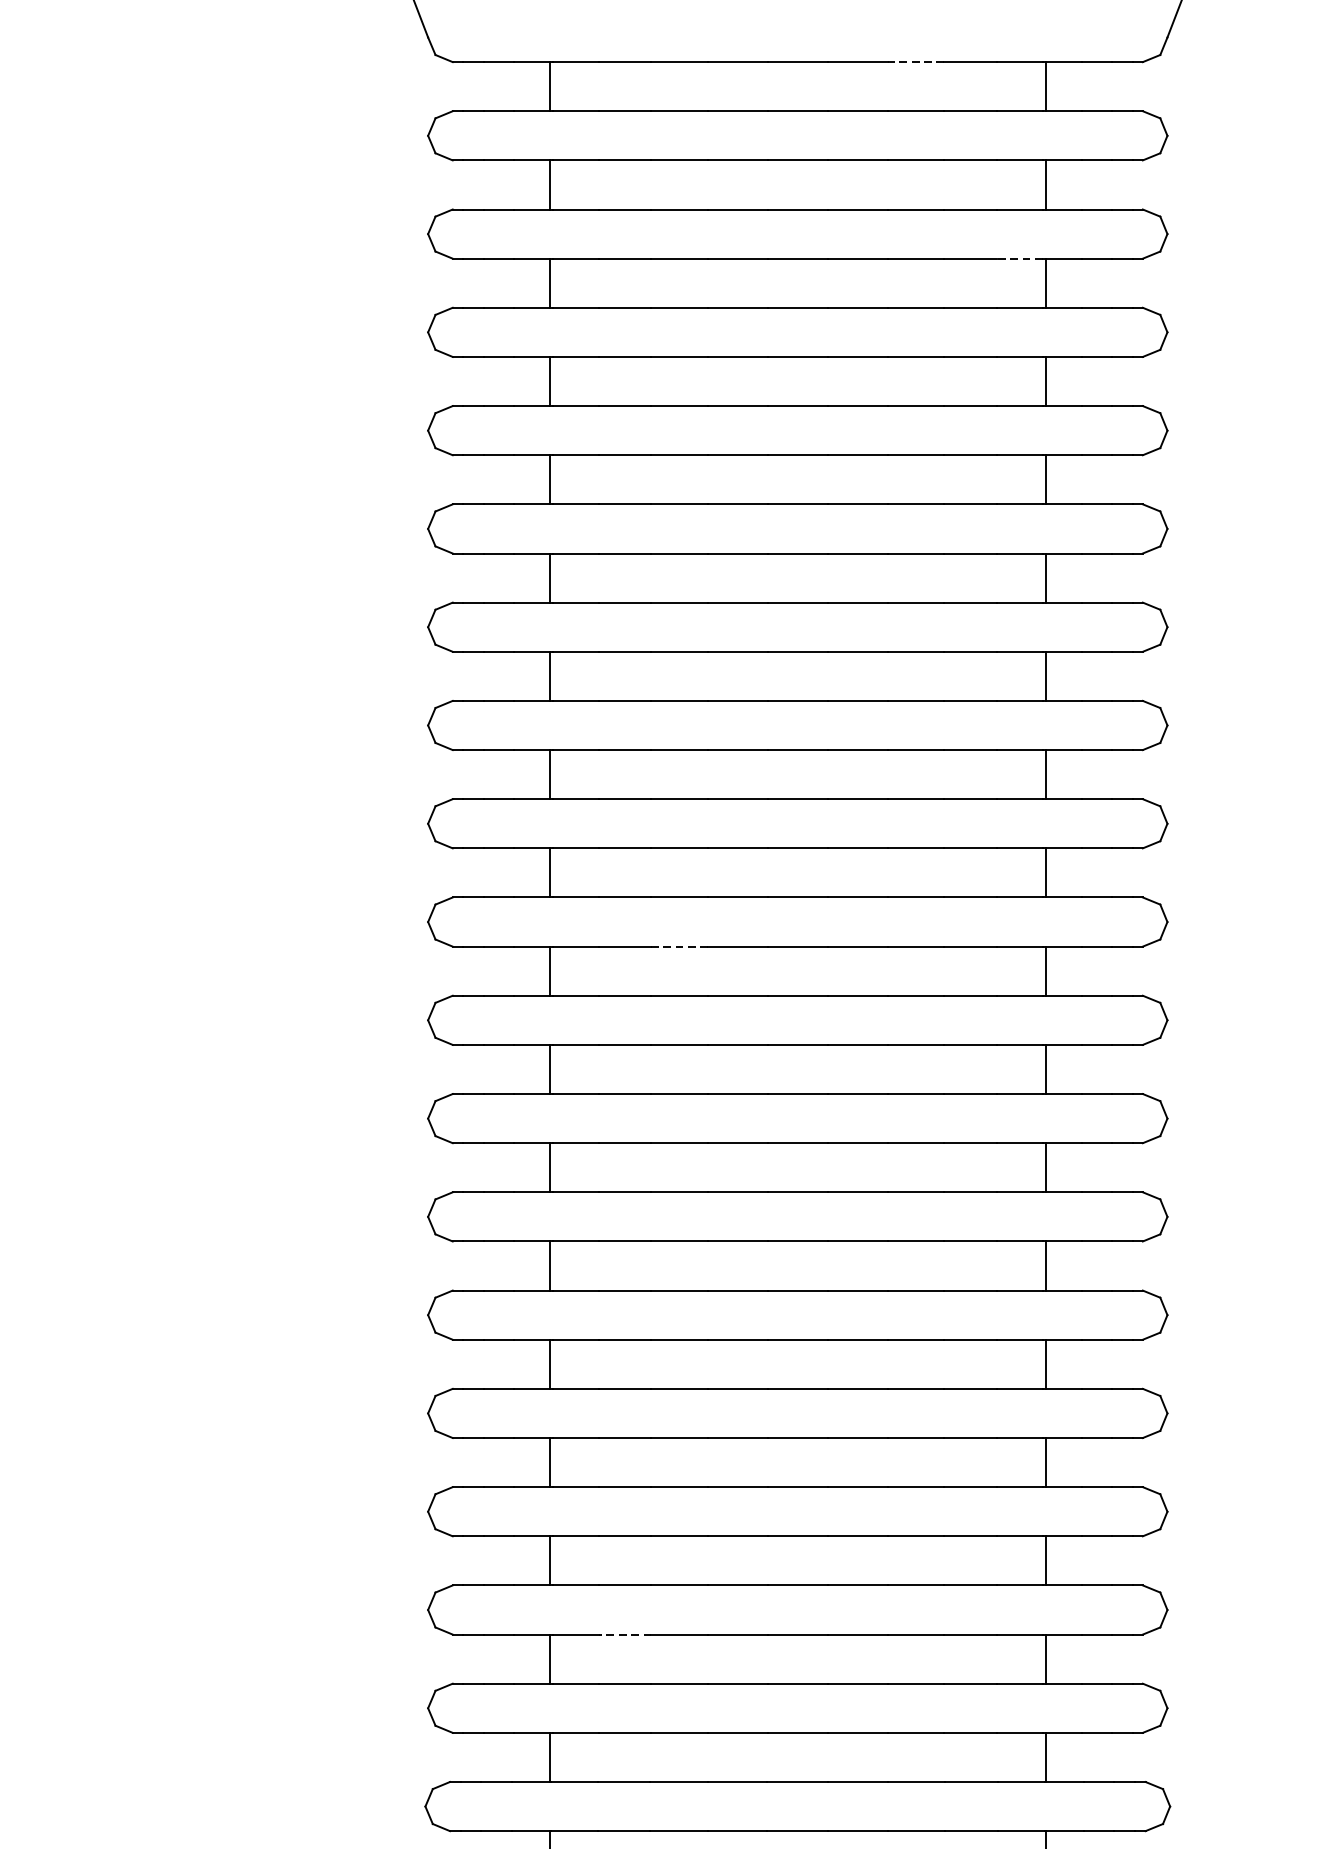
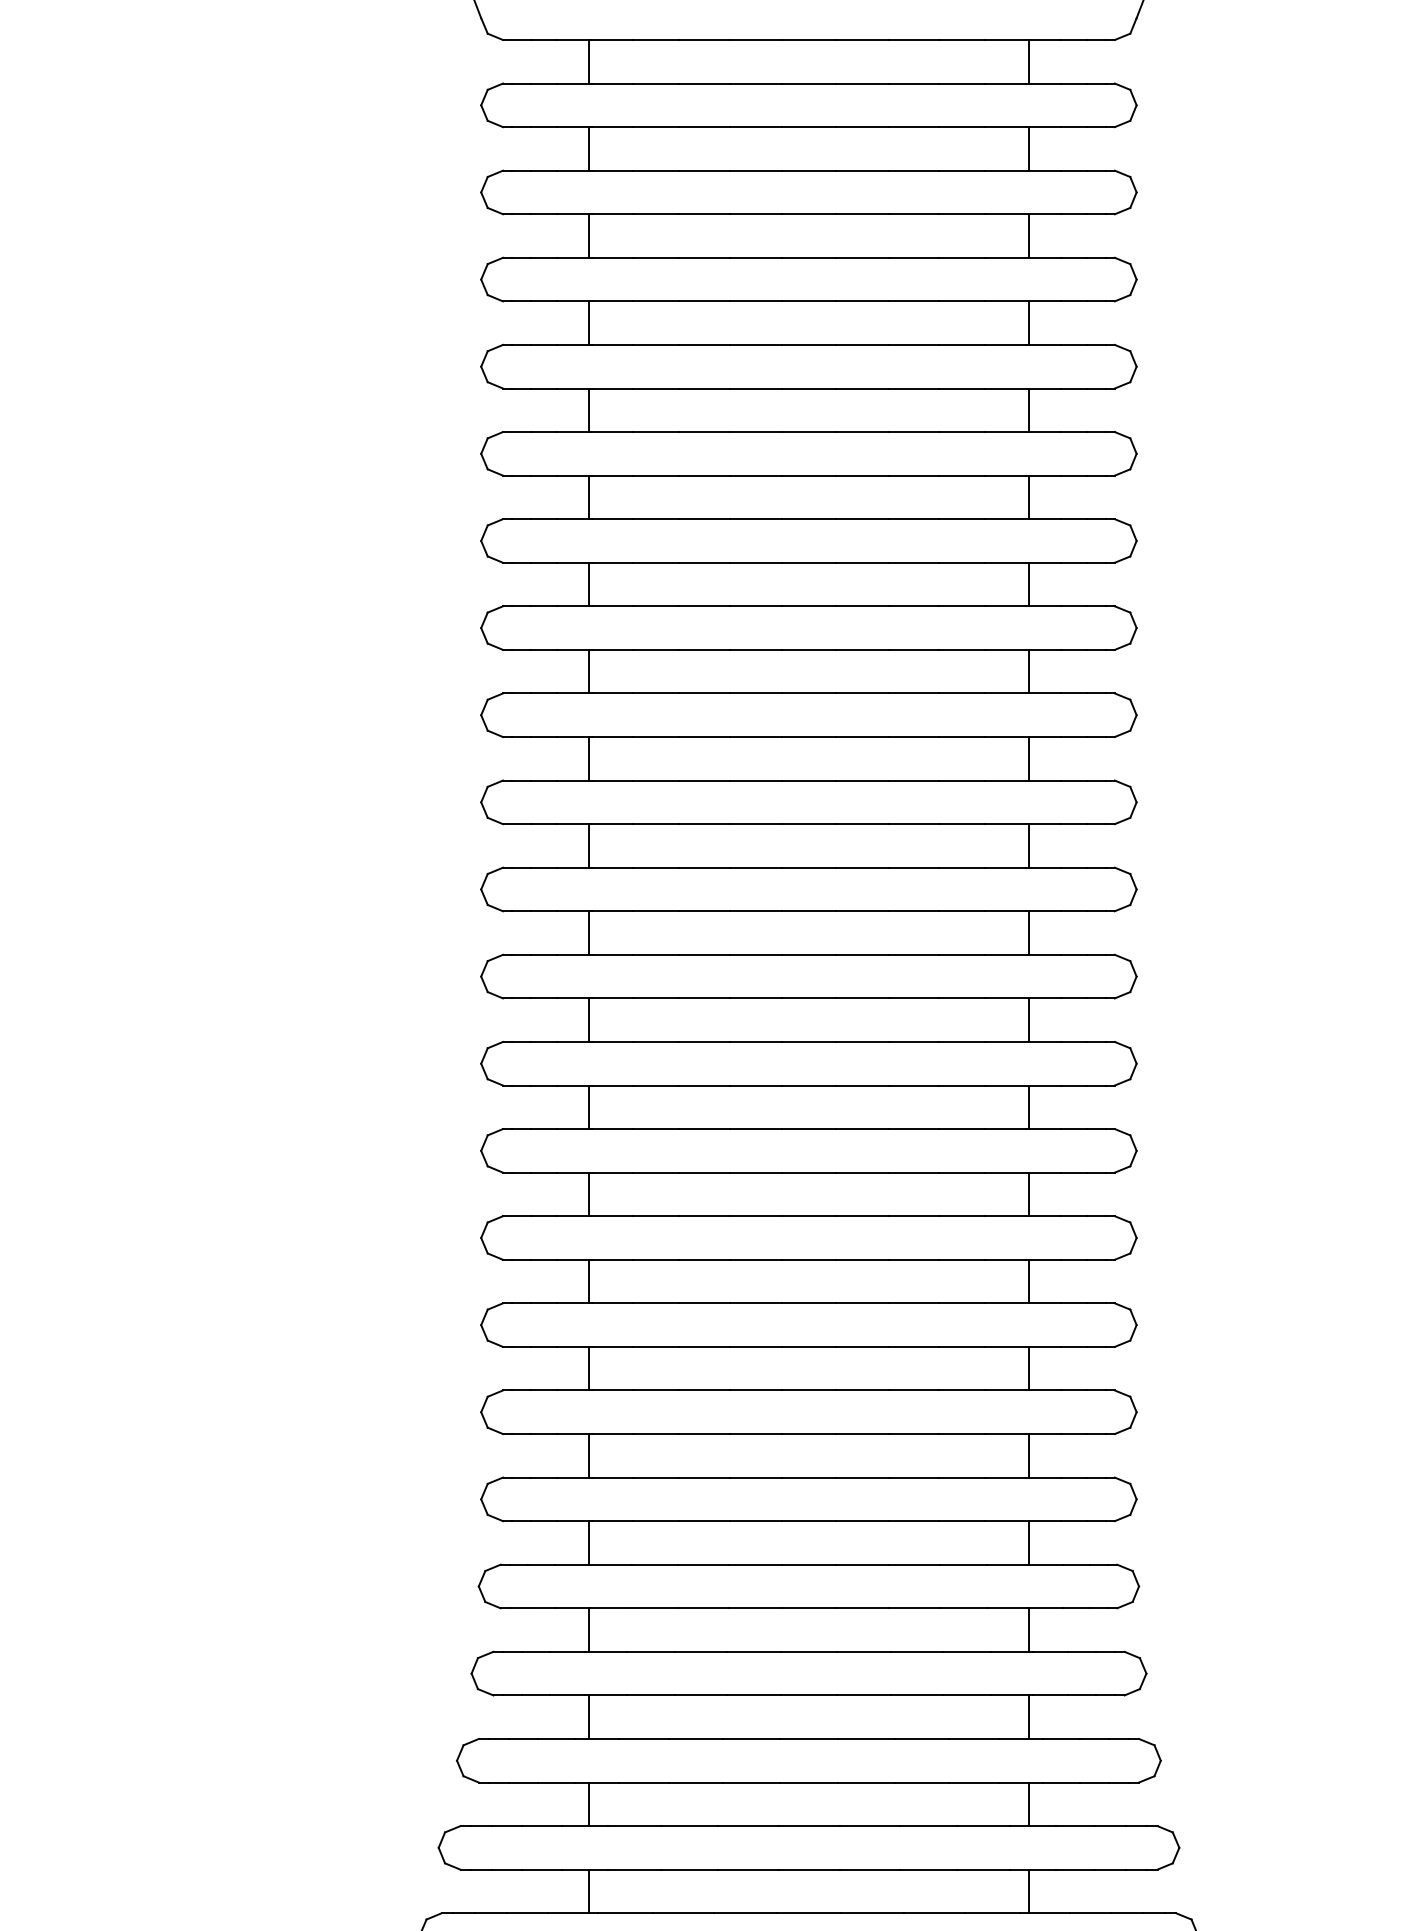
line: (915, 62) -> (913, 40), dashed -> solid
line: (1019, 258) -> (1005, 214), dashed -> solid
line: (678, 947) -> (703, 824), dashed -> solid
line: (624, 1635) -> (655, 1434), dashed -> solid

